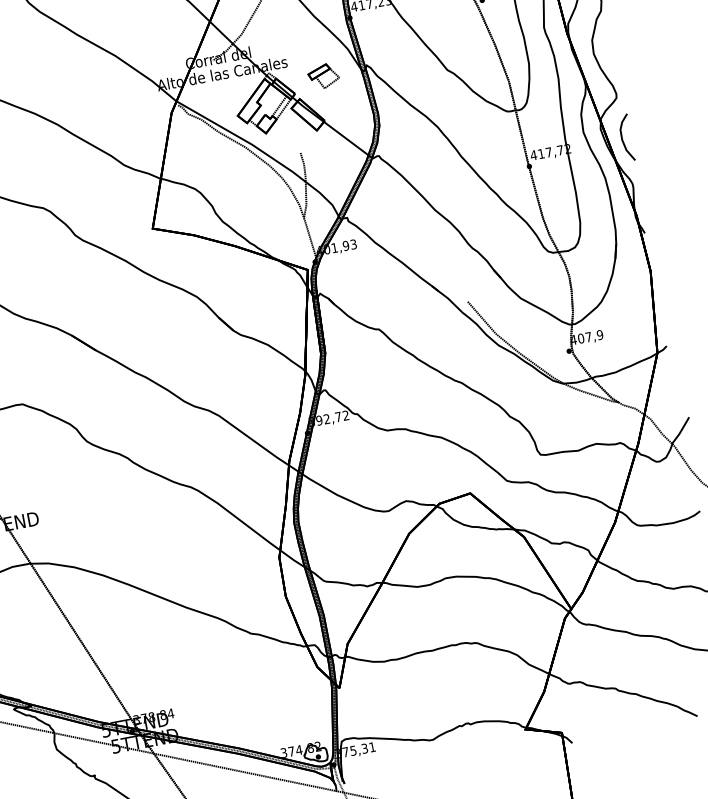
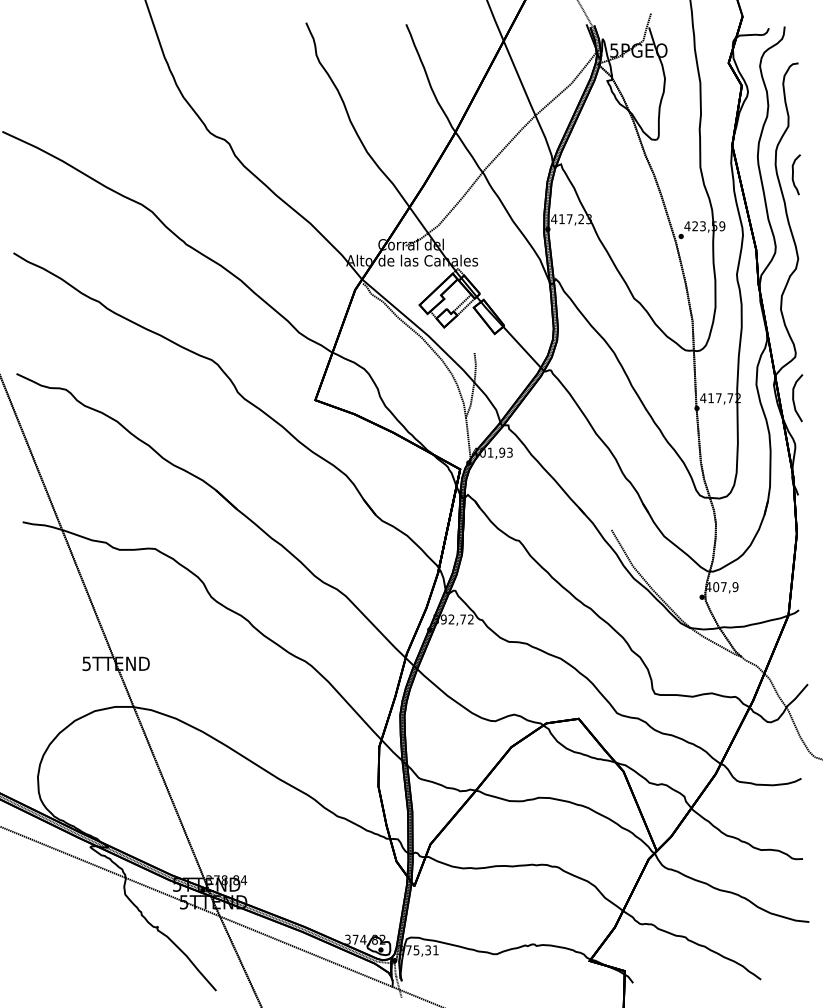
part: (323, 75) -> (511, 281), removed

